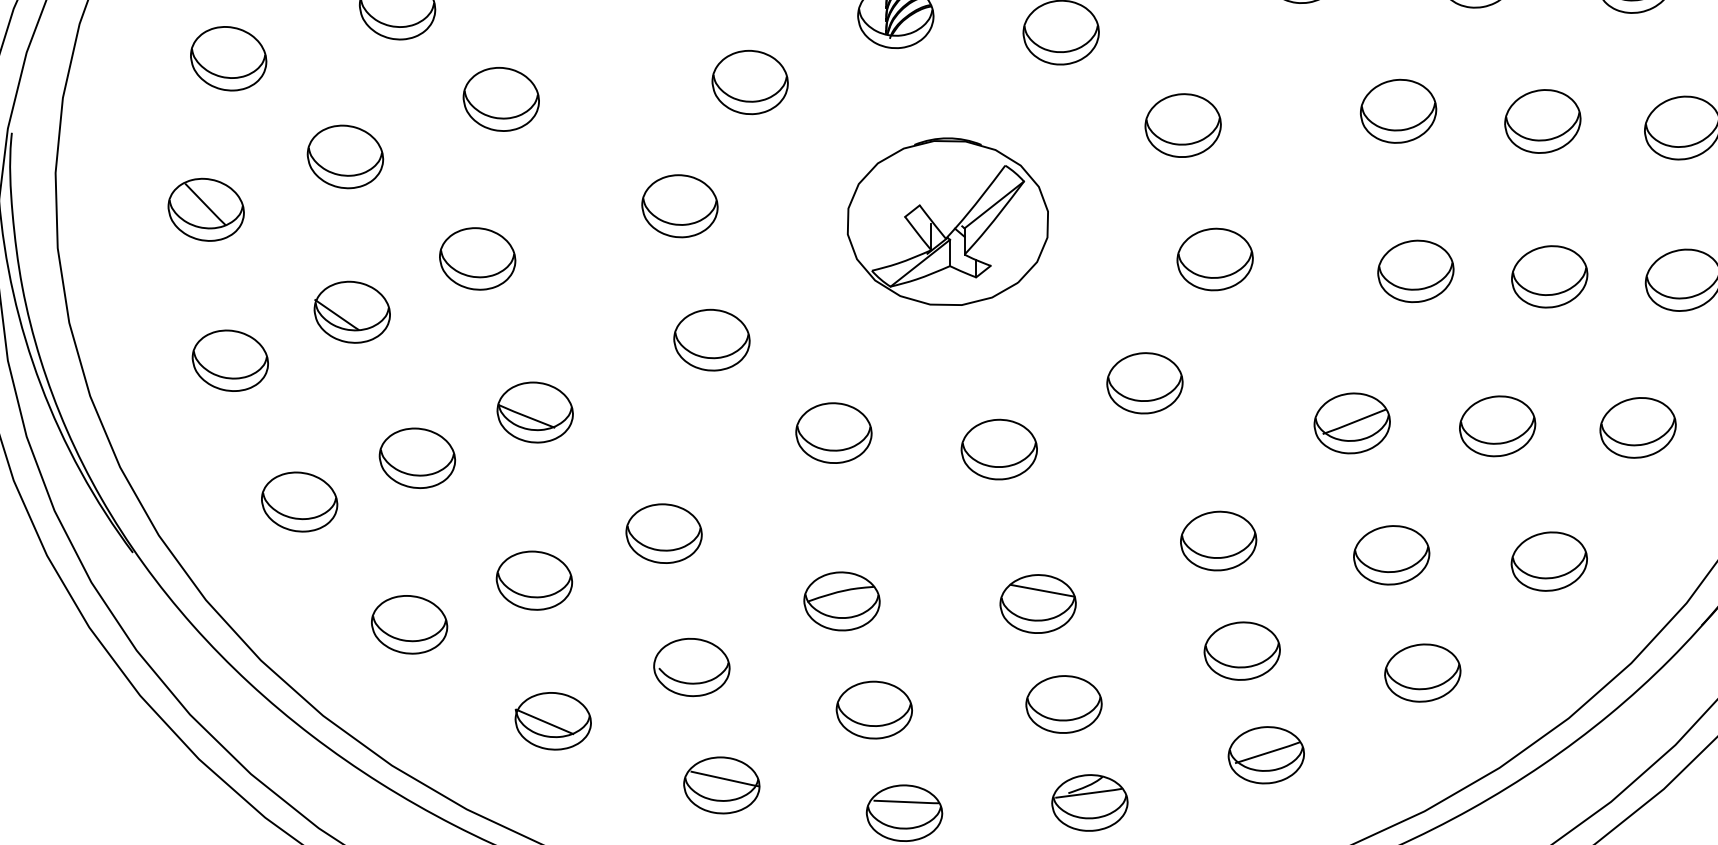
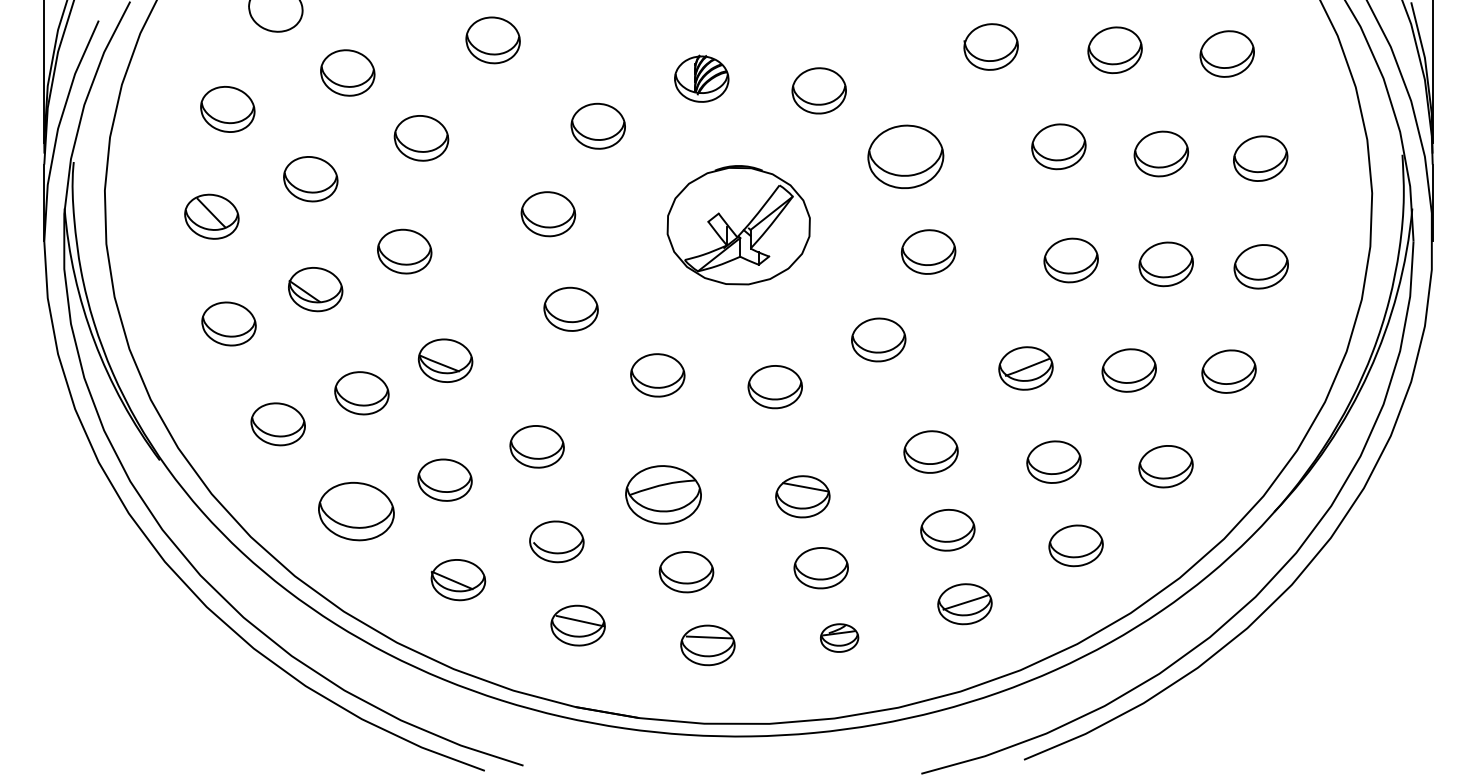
part: (1182, 124) -> (905, 156), size x1.4
part: (841, 600) -> (663, 494), size x1.4
part: (408, 624) -> (355, 511), size x1.4
part: (1089, 802) -> (839, 637), size x0.7

